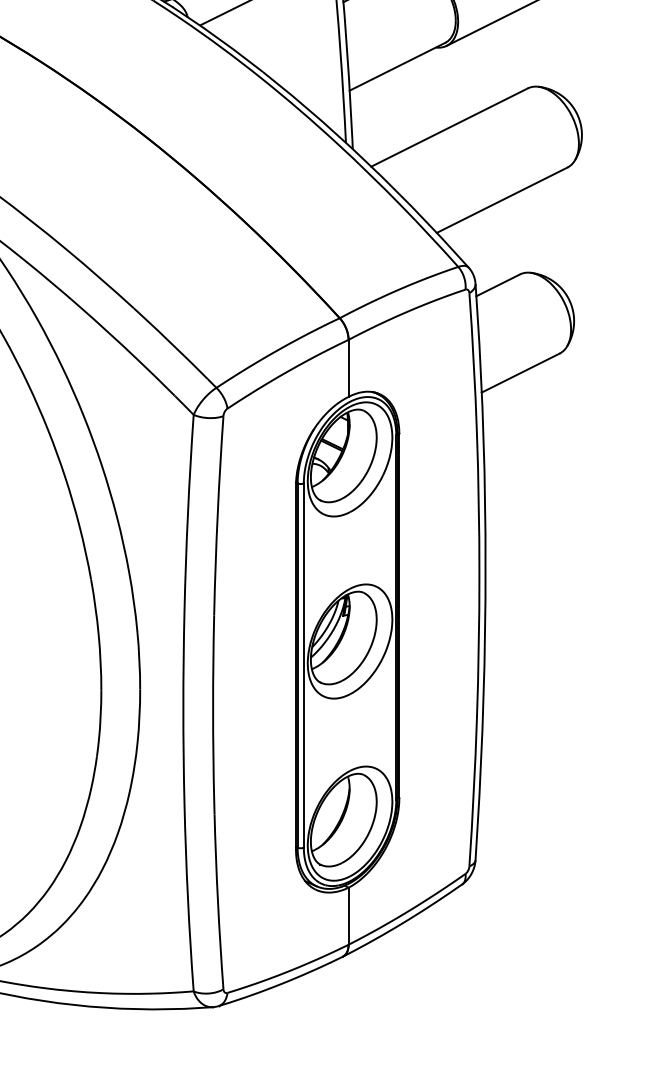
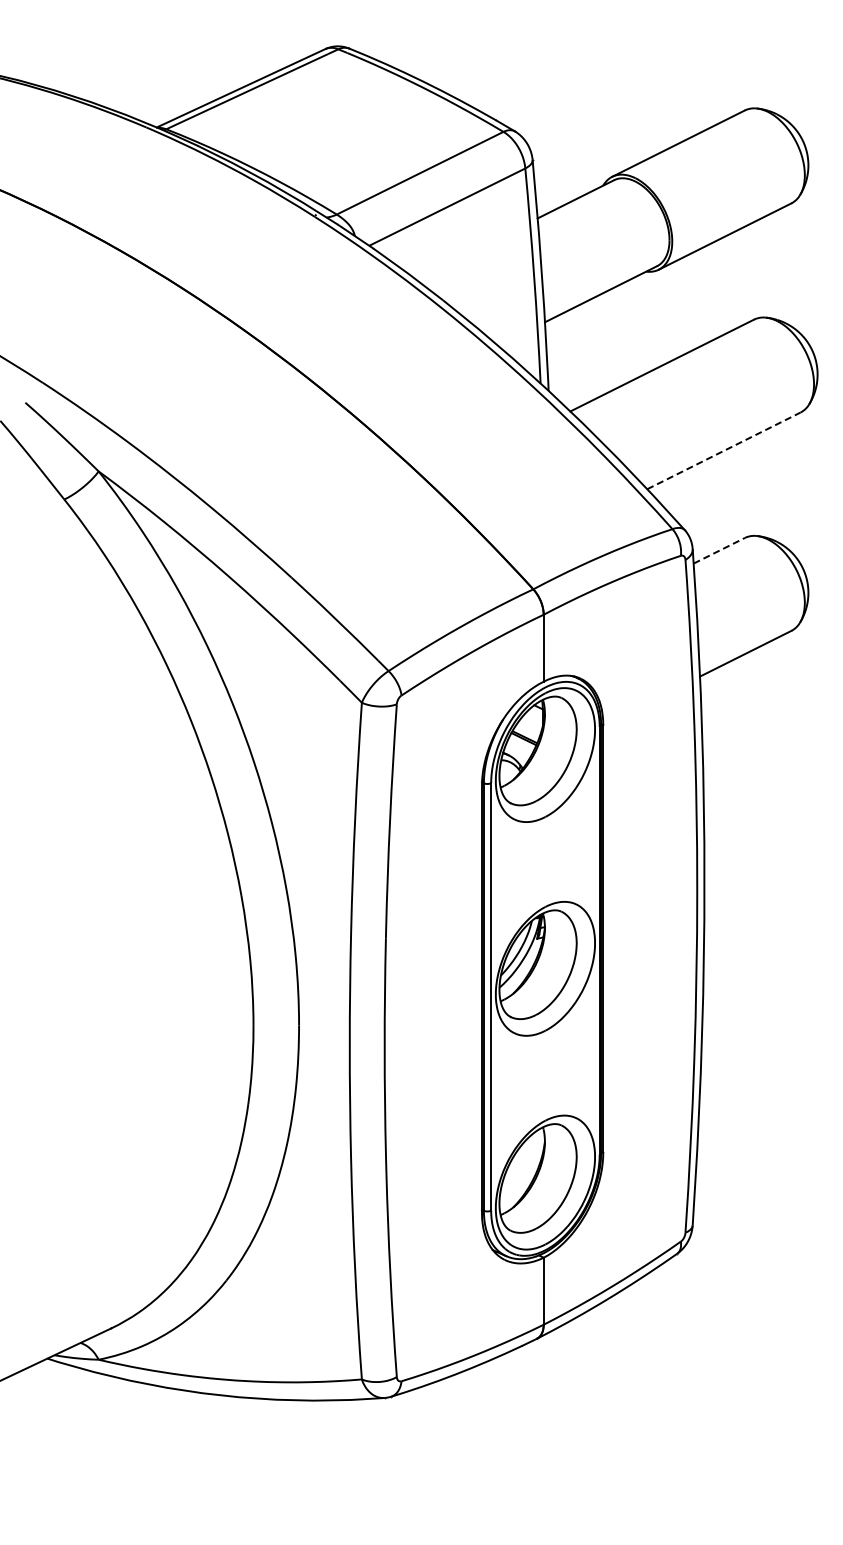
line: (501, 199) -> (723, 450), solid -> dashed
line: (498, 285) -> (719, 550), solid -> dashed

